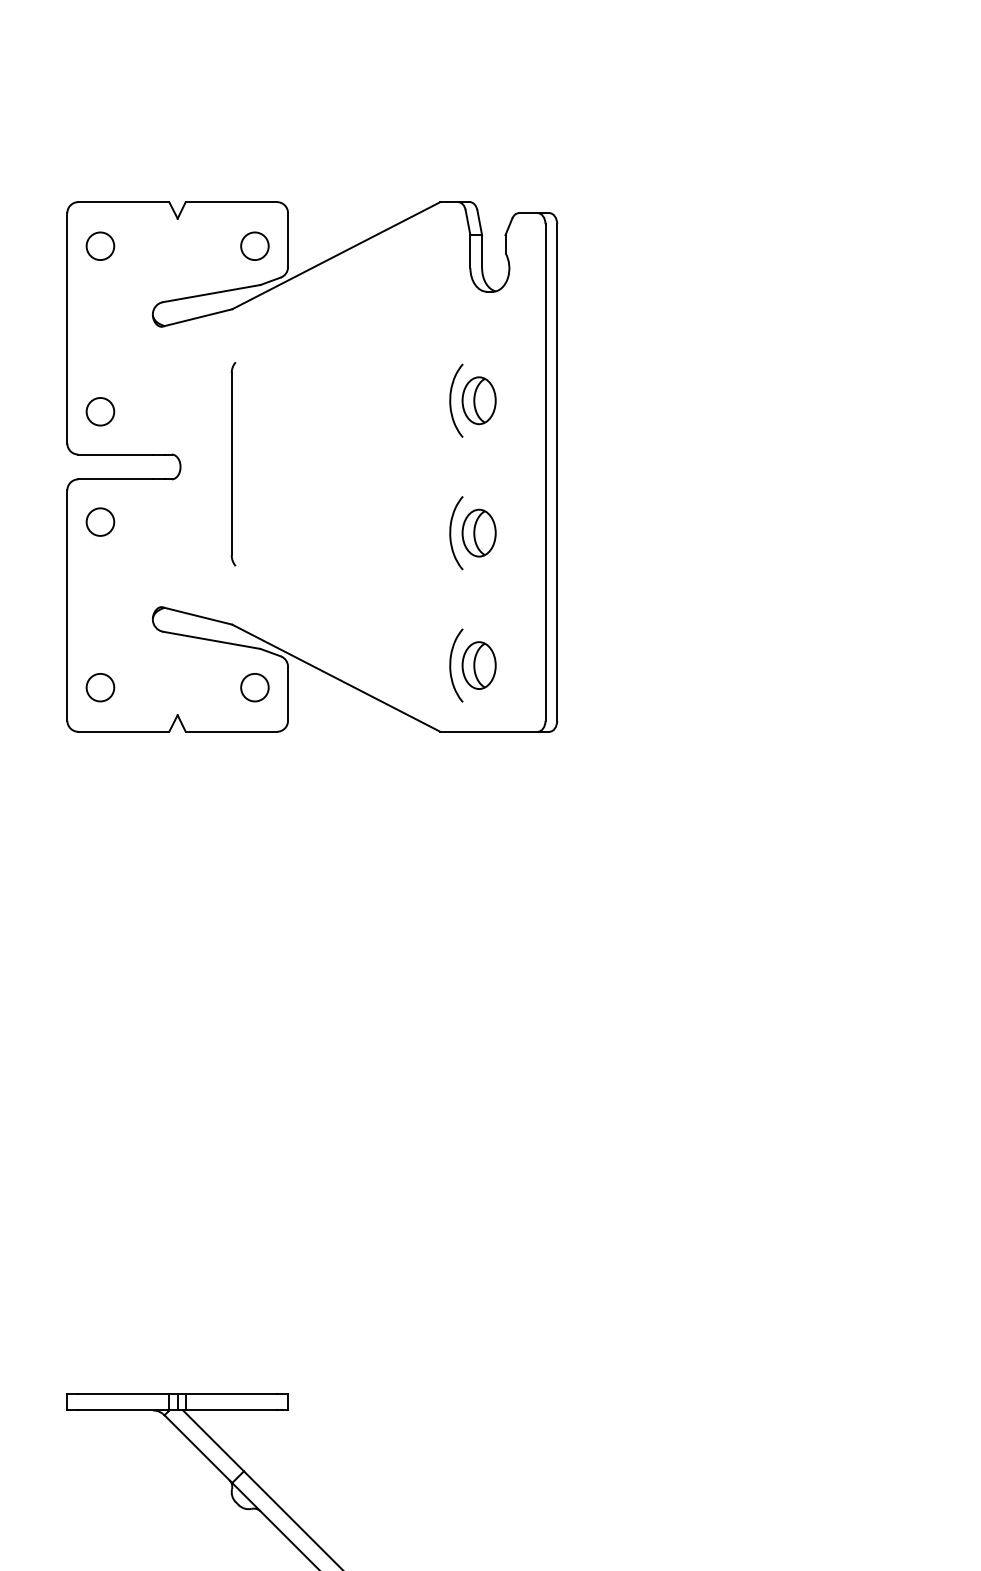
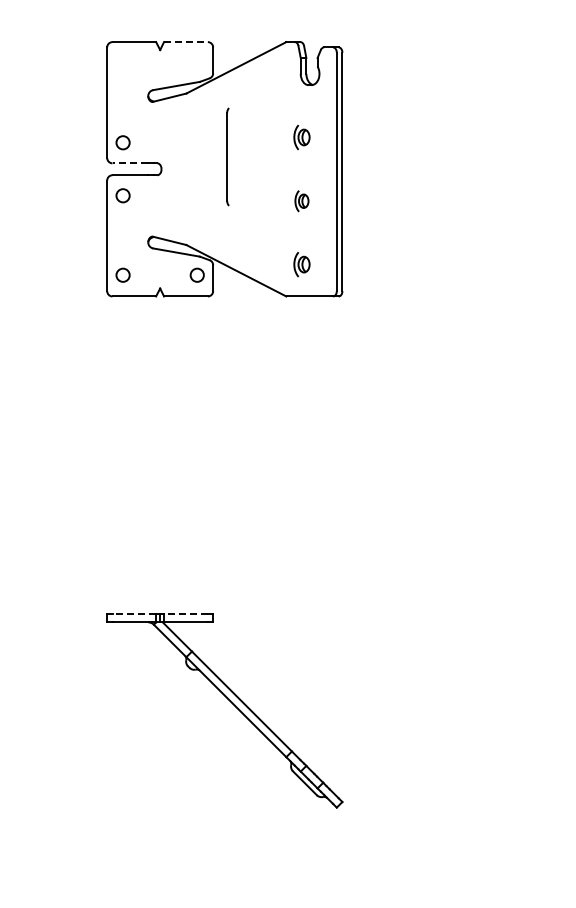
line: (230, 202) -> (185, 42), solid -> dashed
circle: (99, 244) -> (122, 62), removed
circle: (253, 244) -> (196, 62), removed
part: (471, 400) -> (301, 137), size x0.7
line: (115, 454) -> (130, 163), solid -> dashed
part: (232, 463) -> (227, 156), moved
part: (471, 534) -> (301, 201), size x0.6
part: (471, 665) -> (301, 264), size x0.7
line: (124, 1394) -> (134, 614), solid -> dashed
line: (230, 1394) -> (185, 614), solid -> dashed

